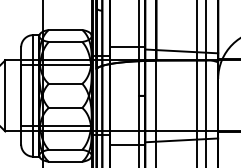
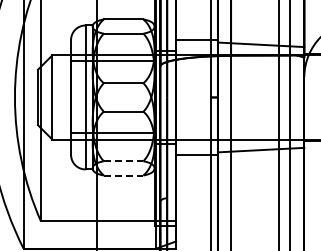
line: (65, 149) -> (123, 161), solid -> dashed
line: (65, 161) -> (123, 175), solid -> dashed

